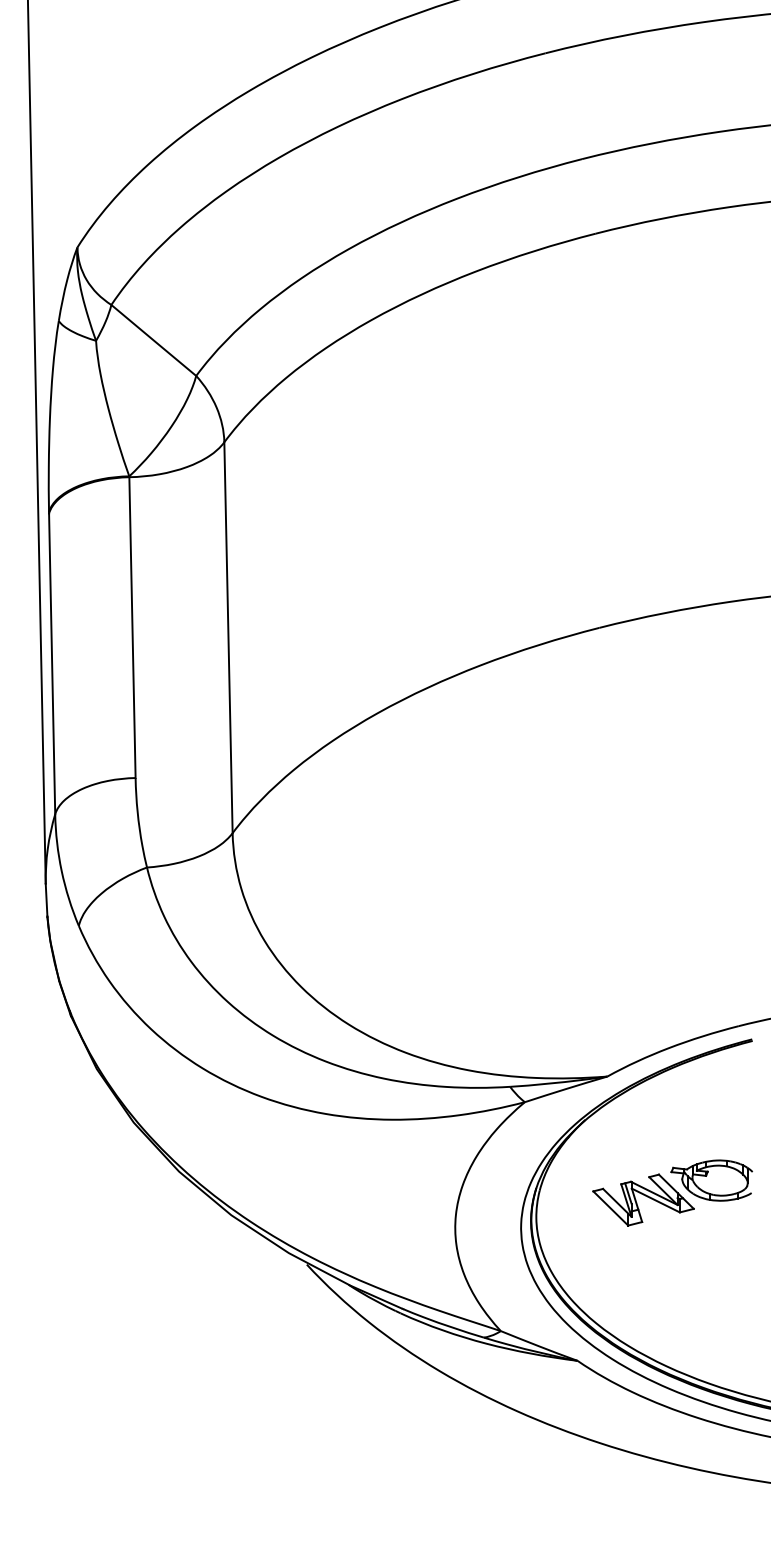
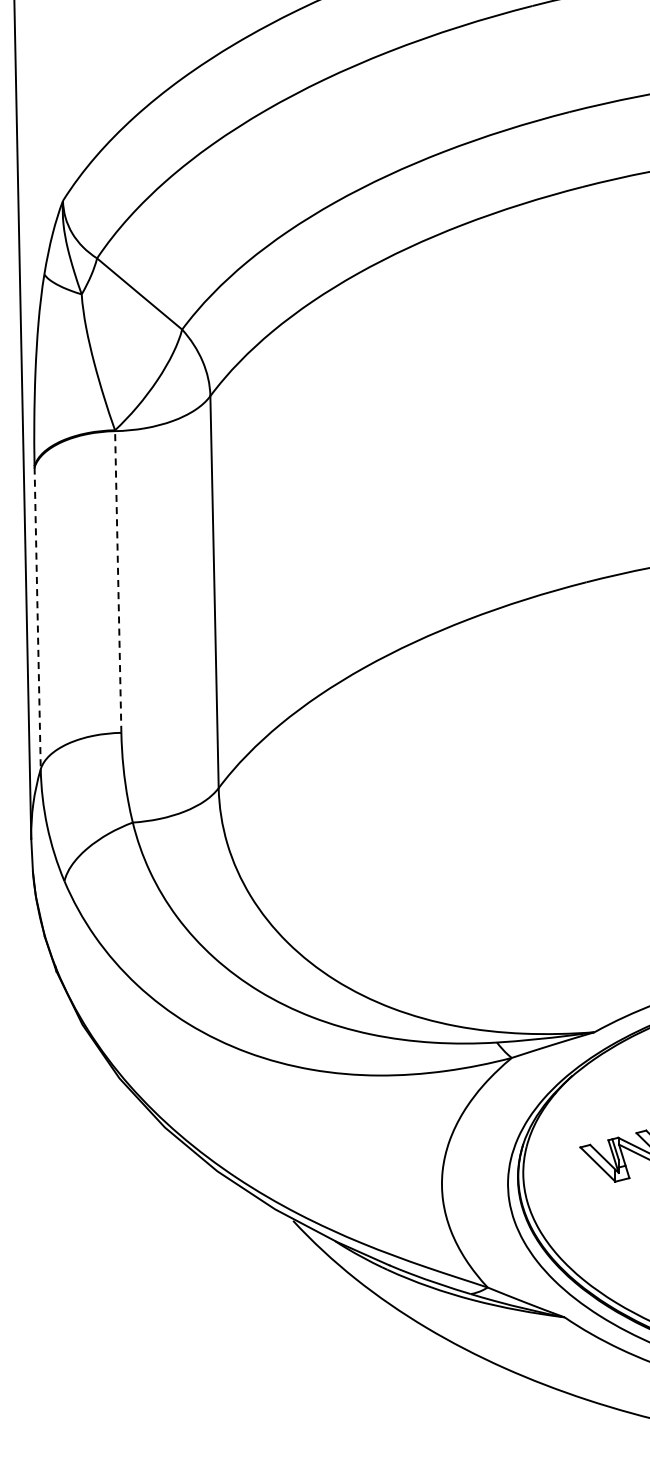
line: (132, 627) -> (118, 581), solid -> dashed
line: (52, 664) -> (38, 618), solid -> dashed

